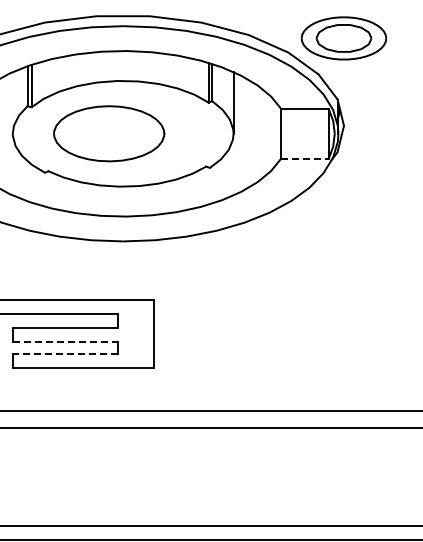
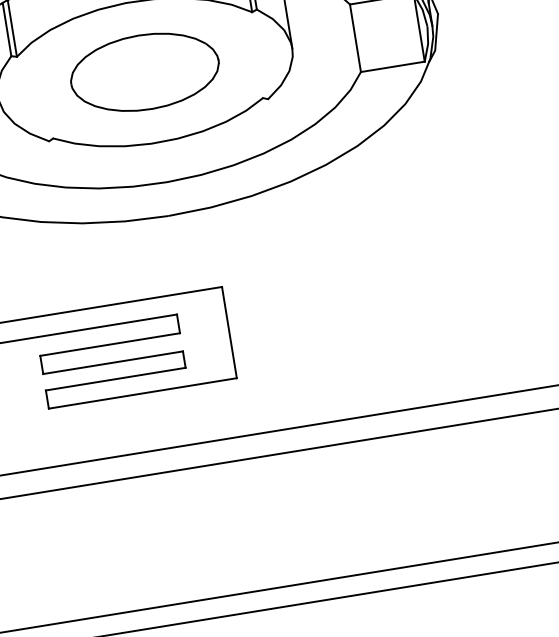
part: (109, 133) -> (145, 71), moved
line: (304, 159) -> (392, 67), dashed -> solid
line: (66, 341) -> (114, 361), dashed -> solid
line: (65, 354) -> (115, 379), dashed -> solid

